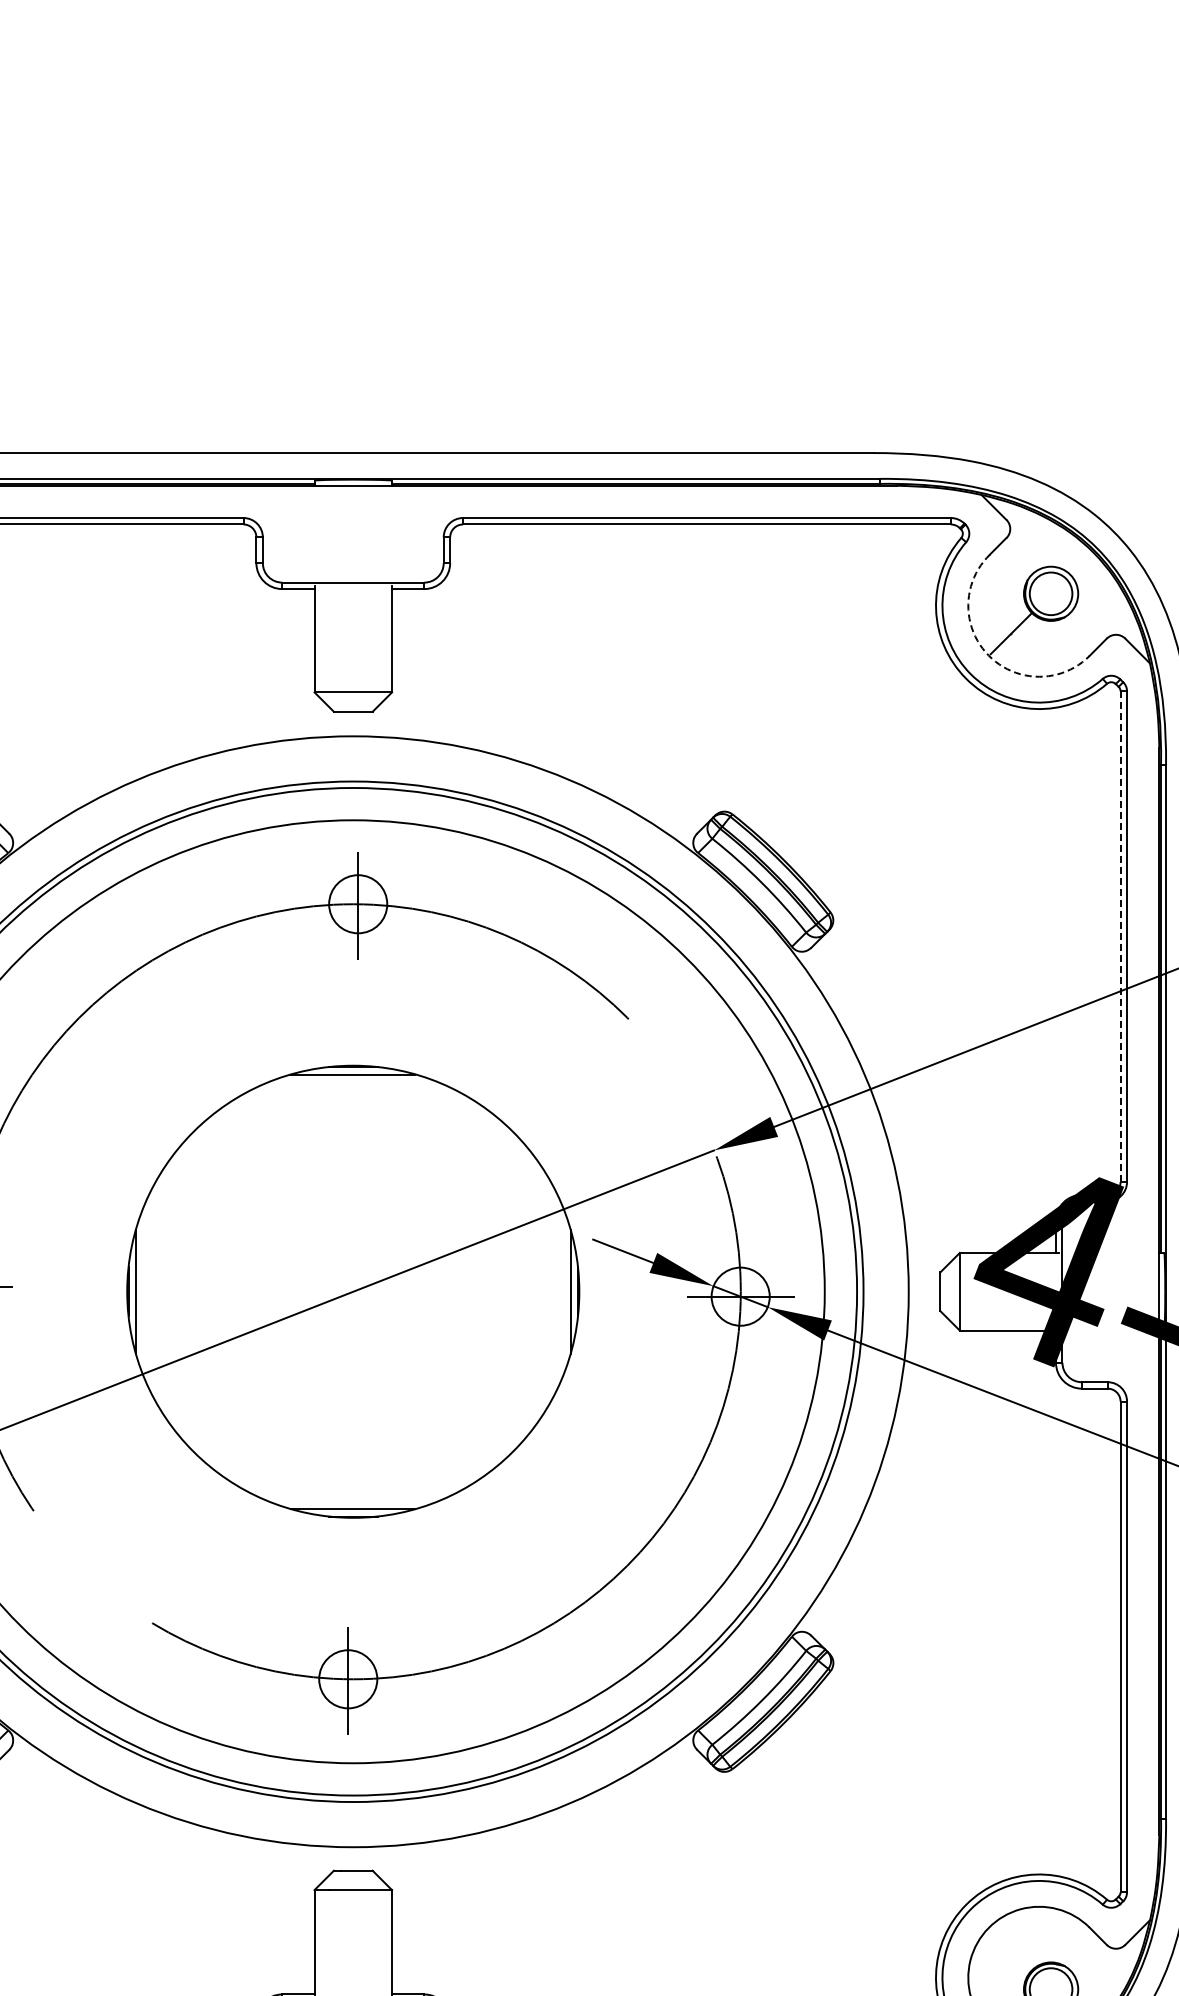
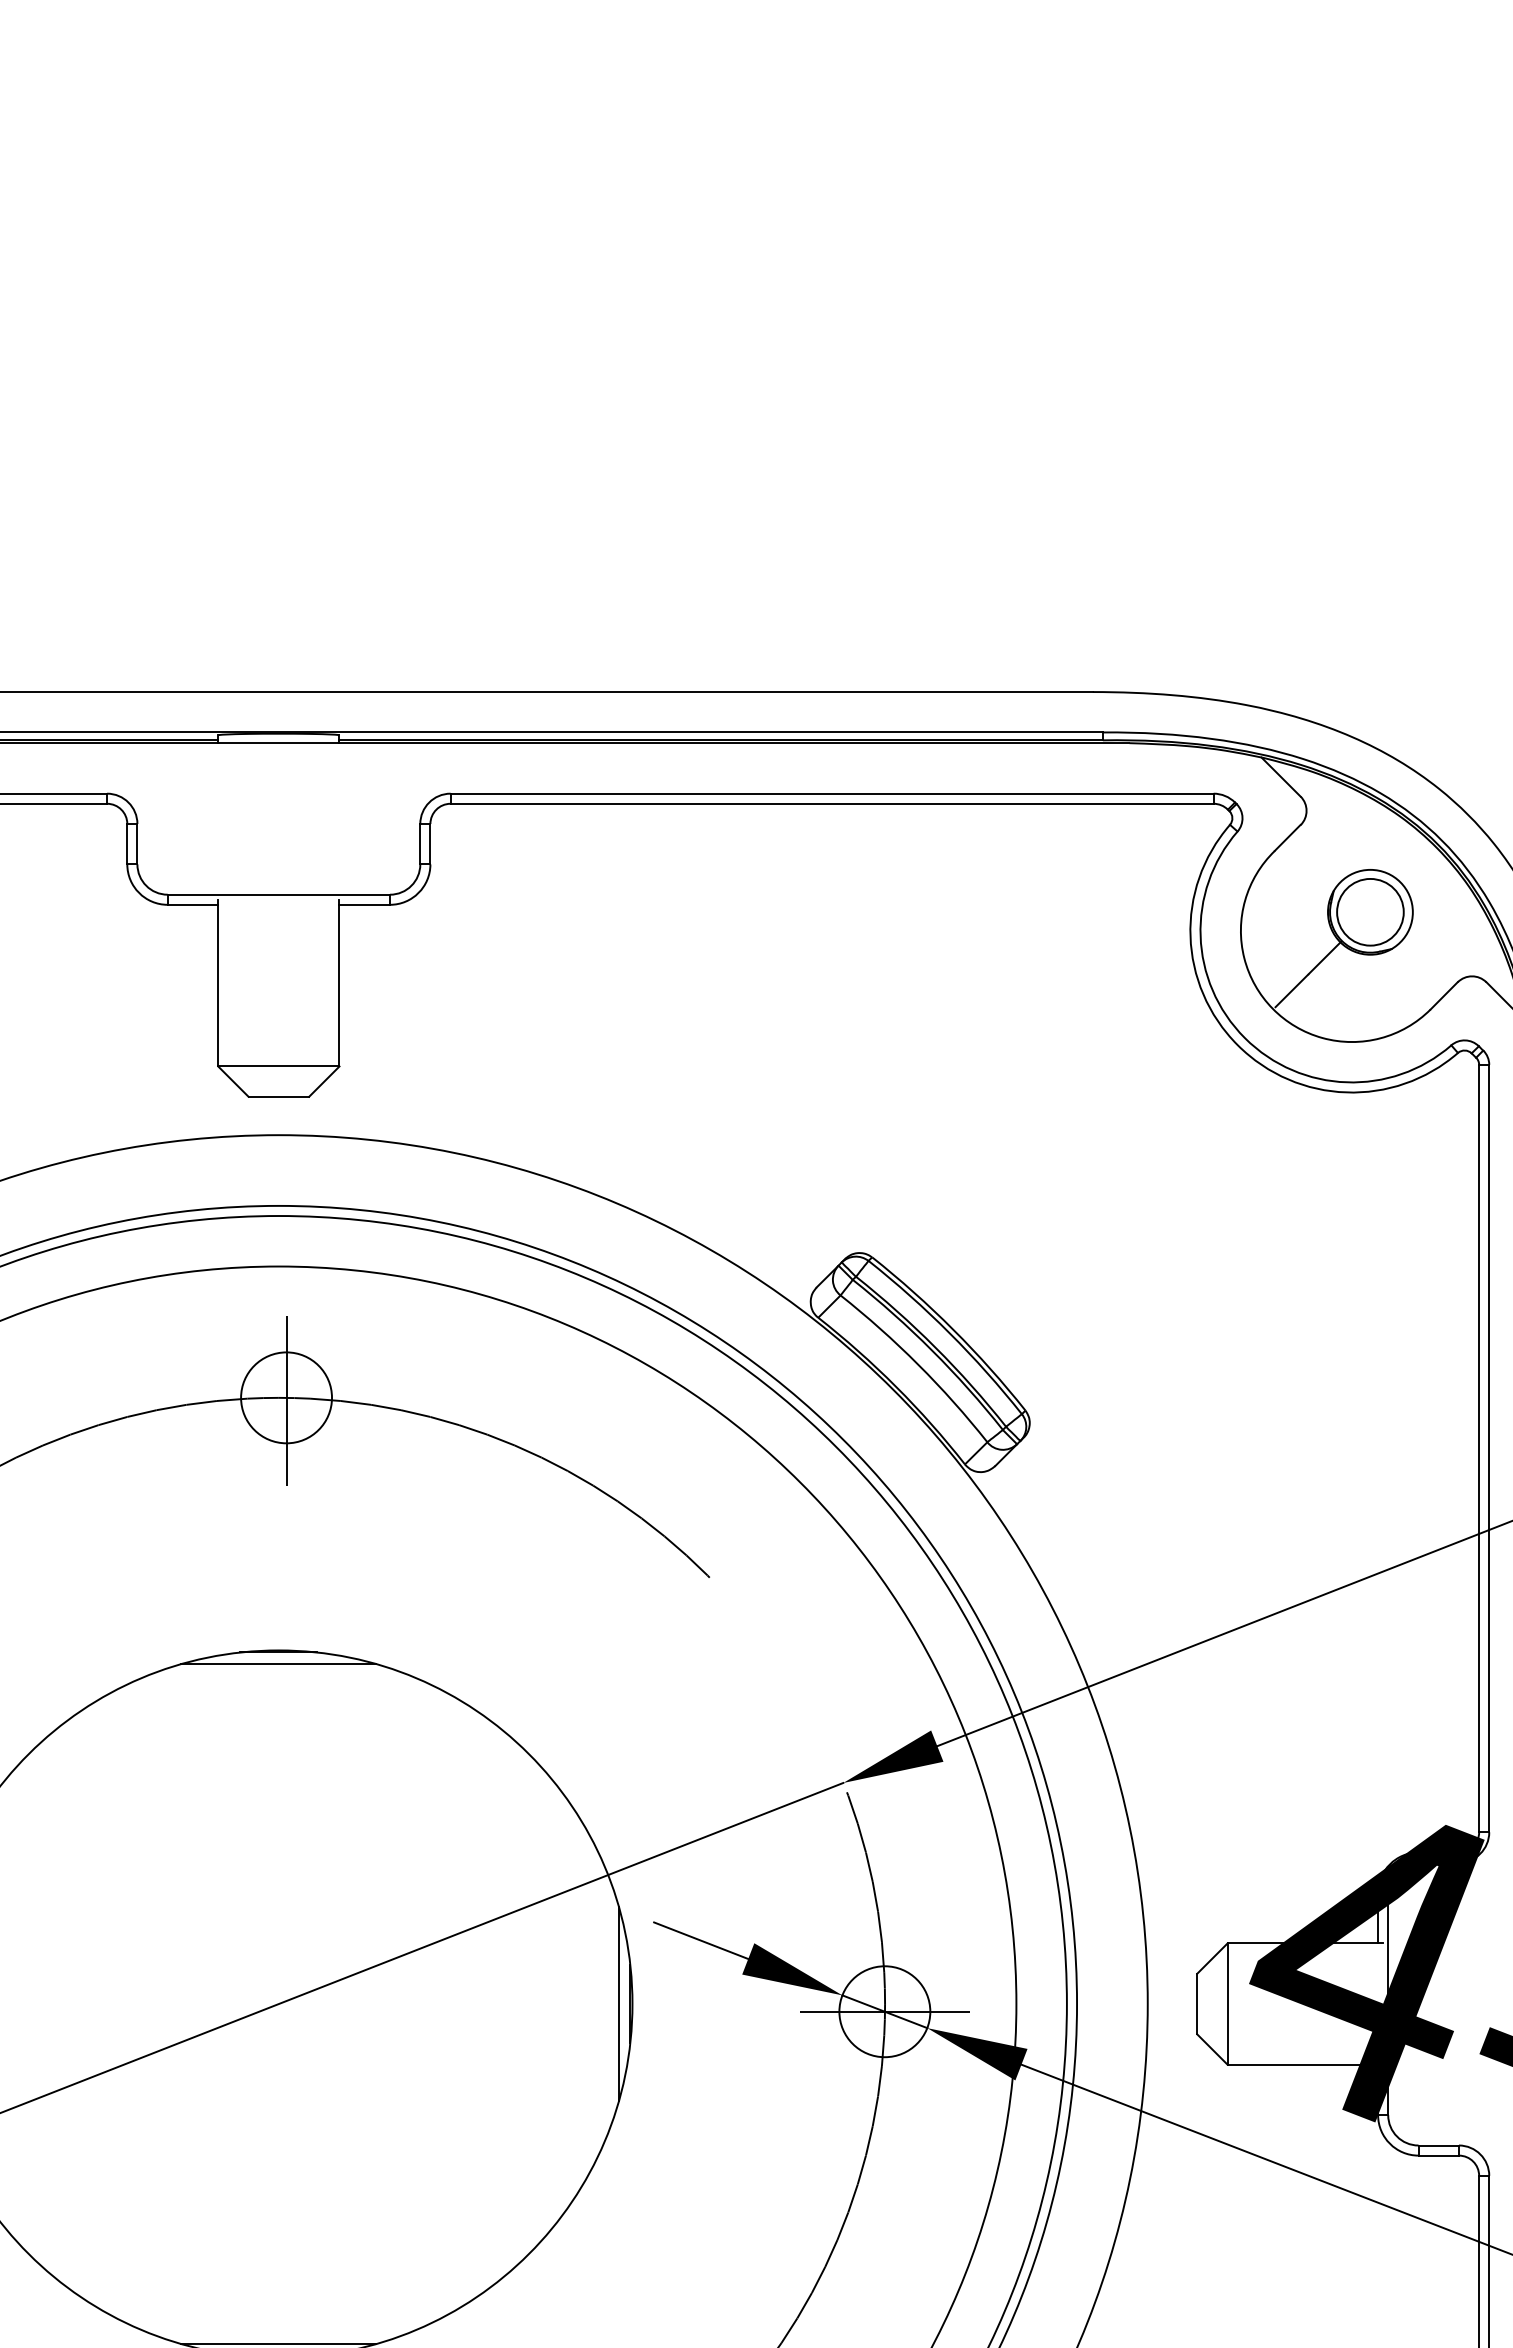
arc: (988, 655) -> (1272, 1008), dashed -> solid
line: (1120, 936) -> (1479, 1448), dashed -> solid

